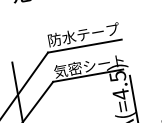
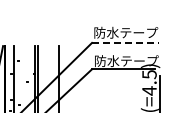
line: (85, 45) -> (125, 42), solid -> dashed
text: (89, 65) -> (126, 60), 気密シート -> 防水テープ

